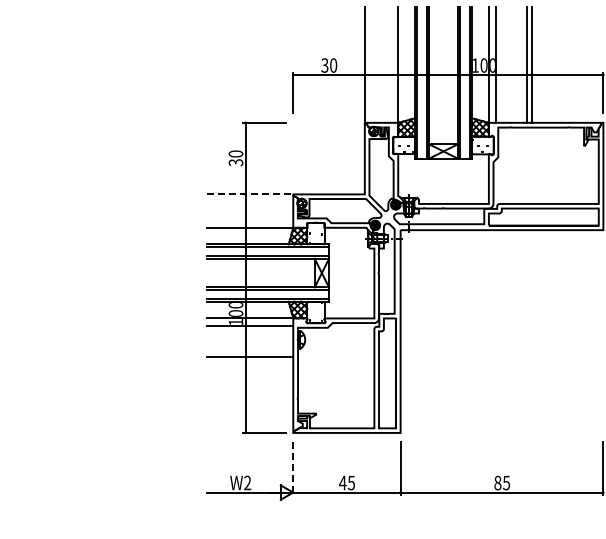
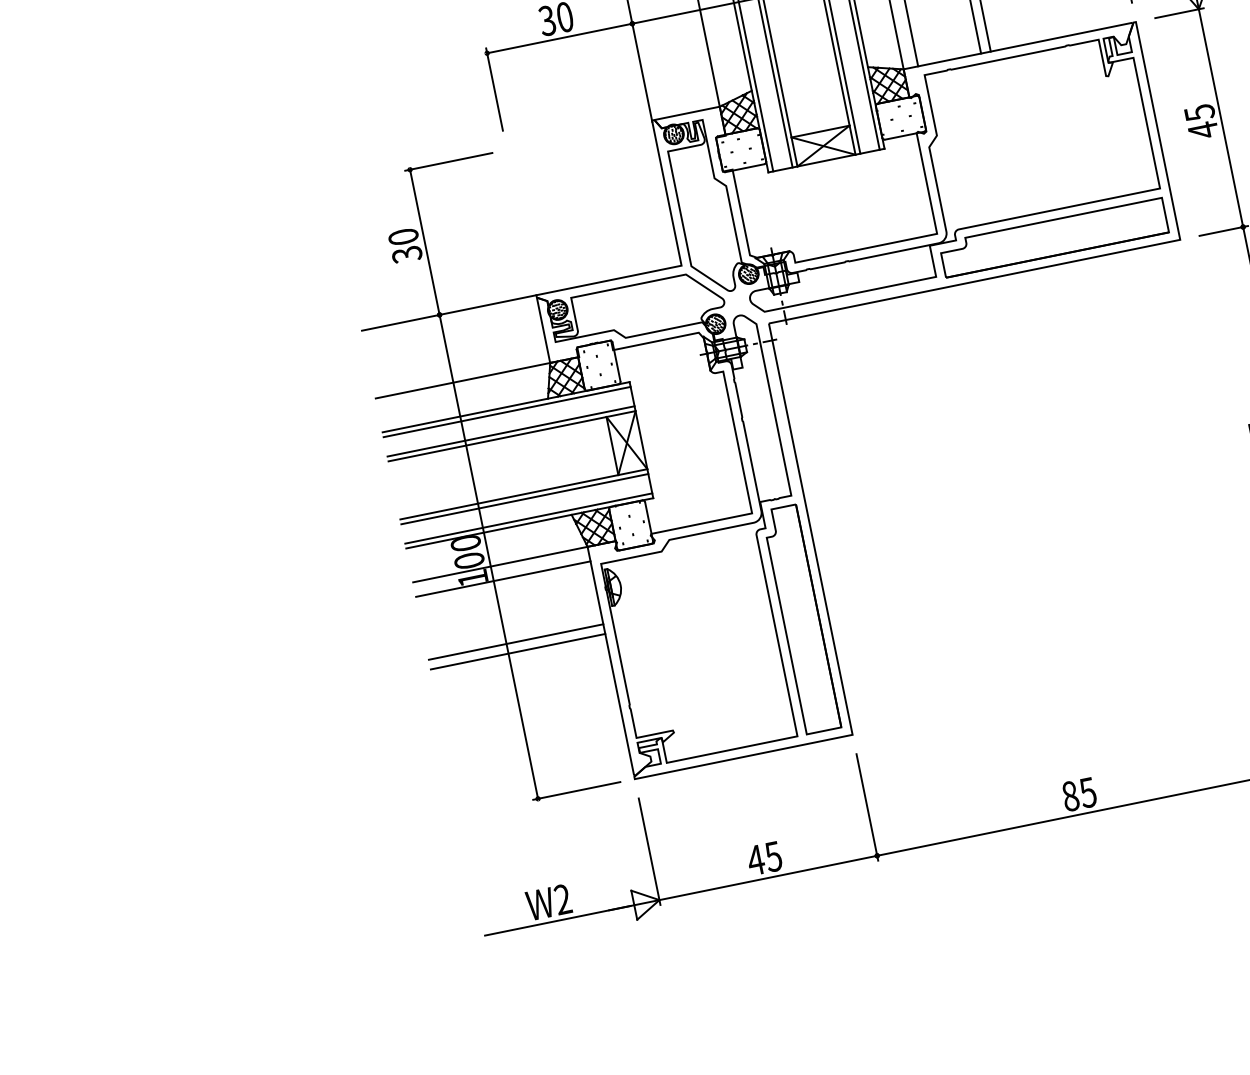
line: (250, 194) -> (449, 313), dashed -> solid
line: (250, 361) -> (518, 651), added
line: (293, 469) -> (650, 853), dashed -> solid

